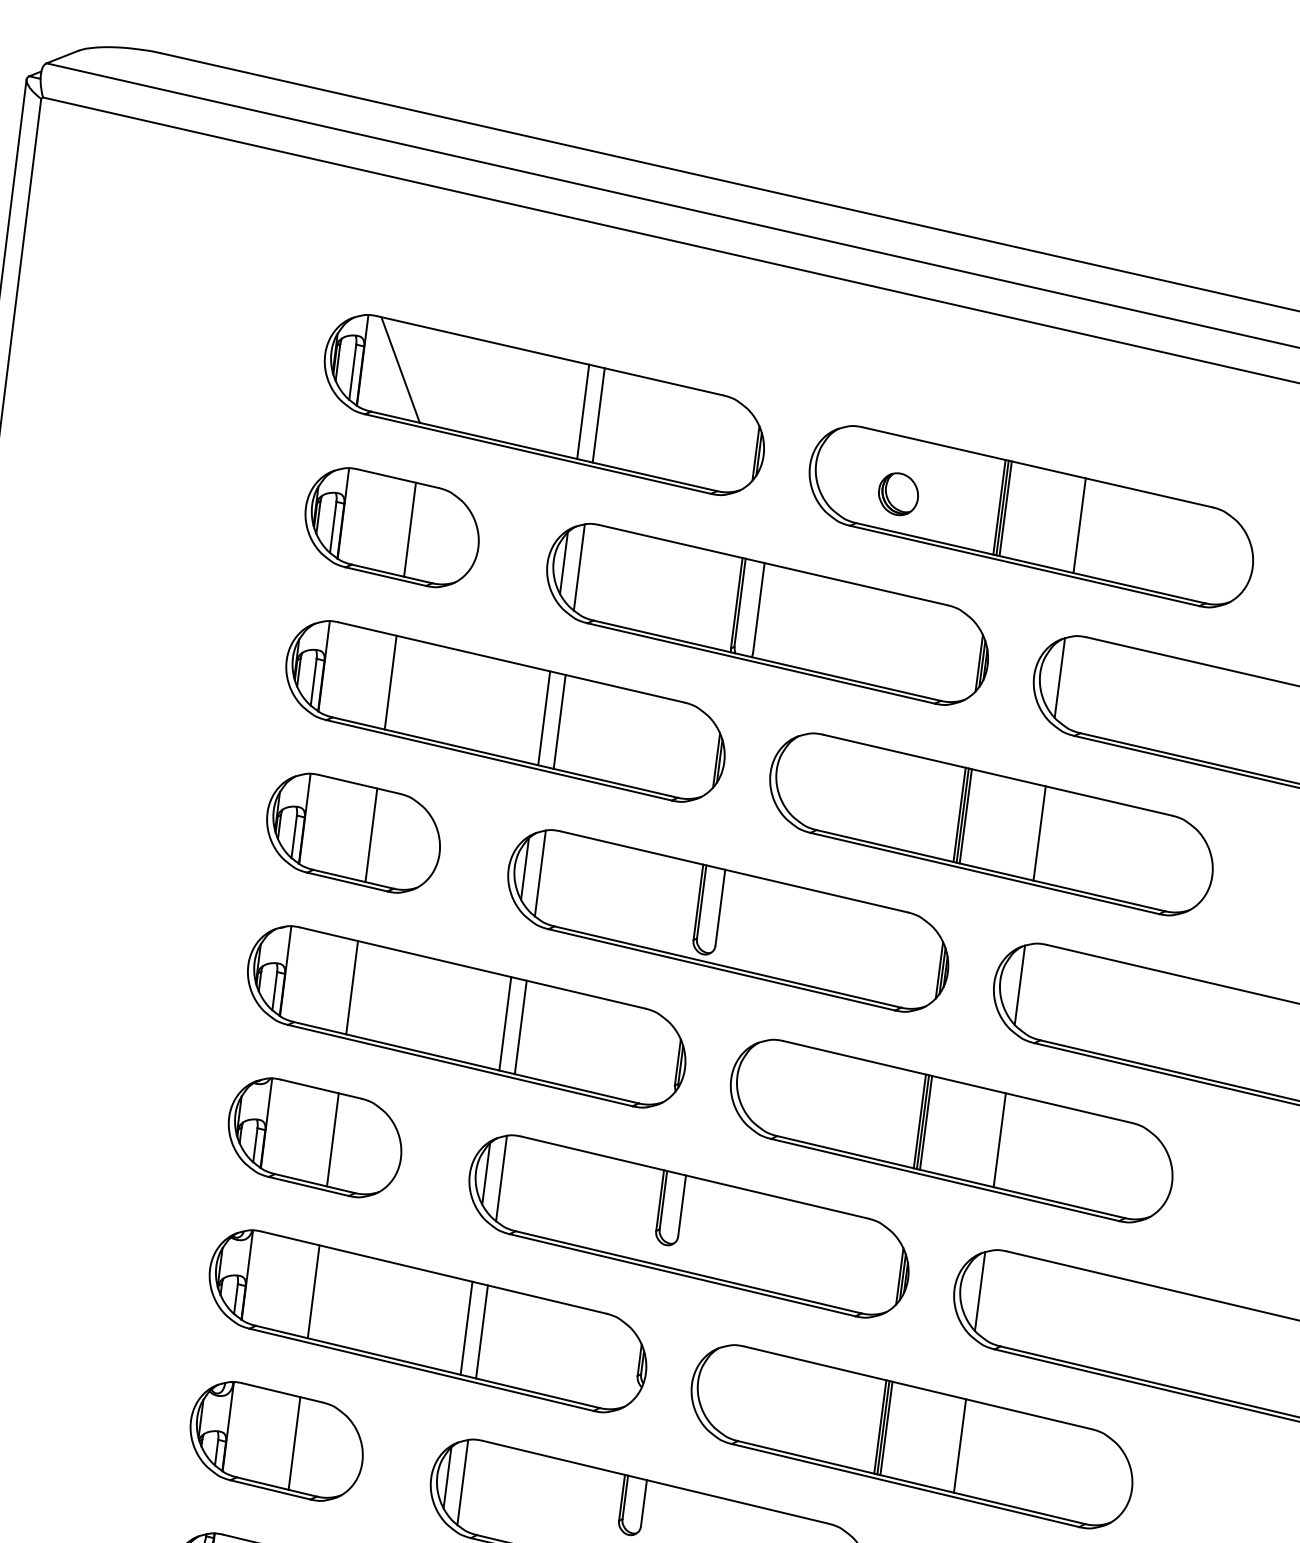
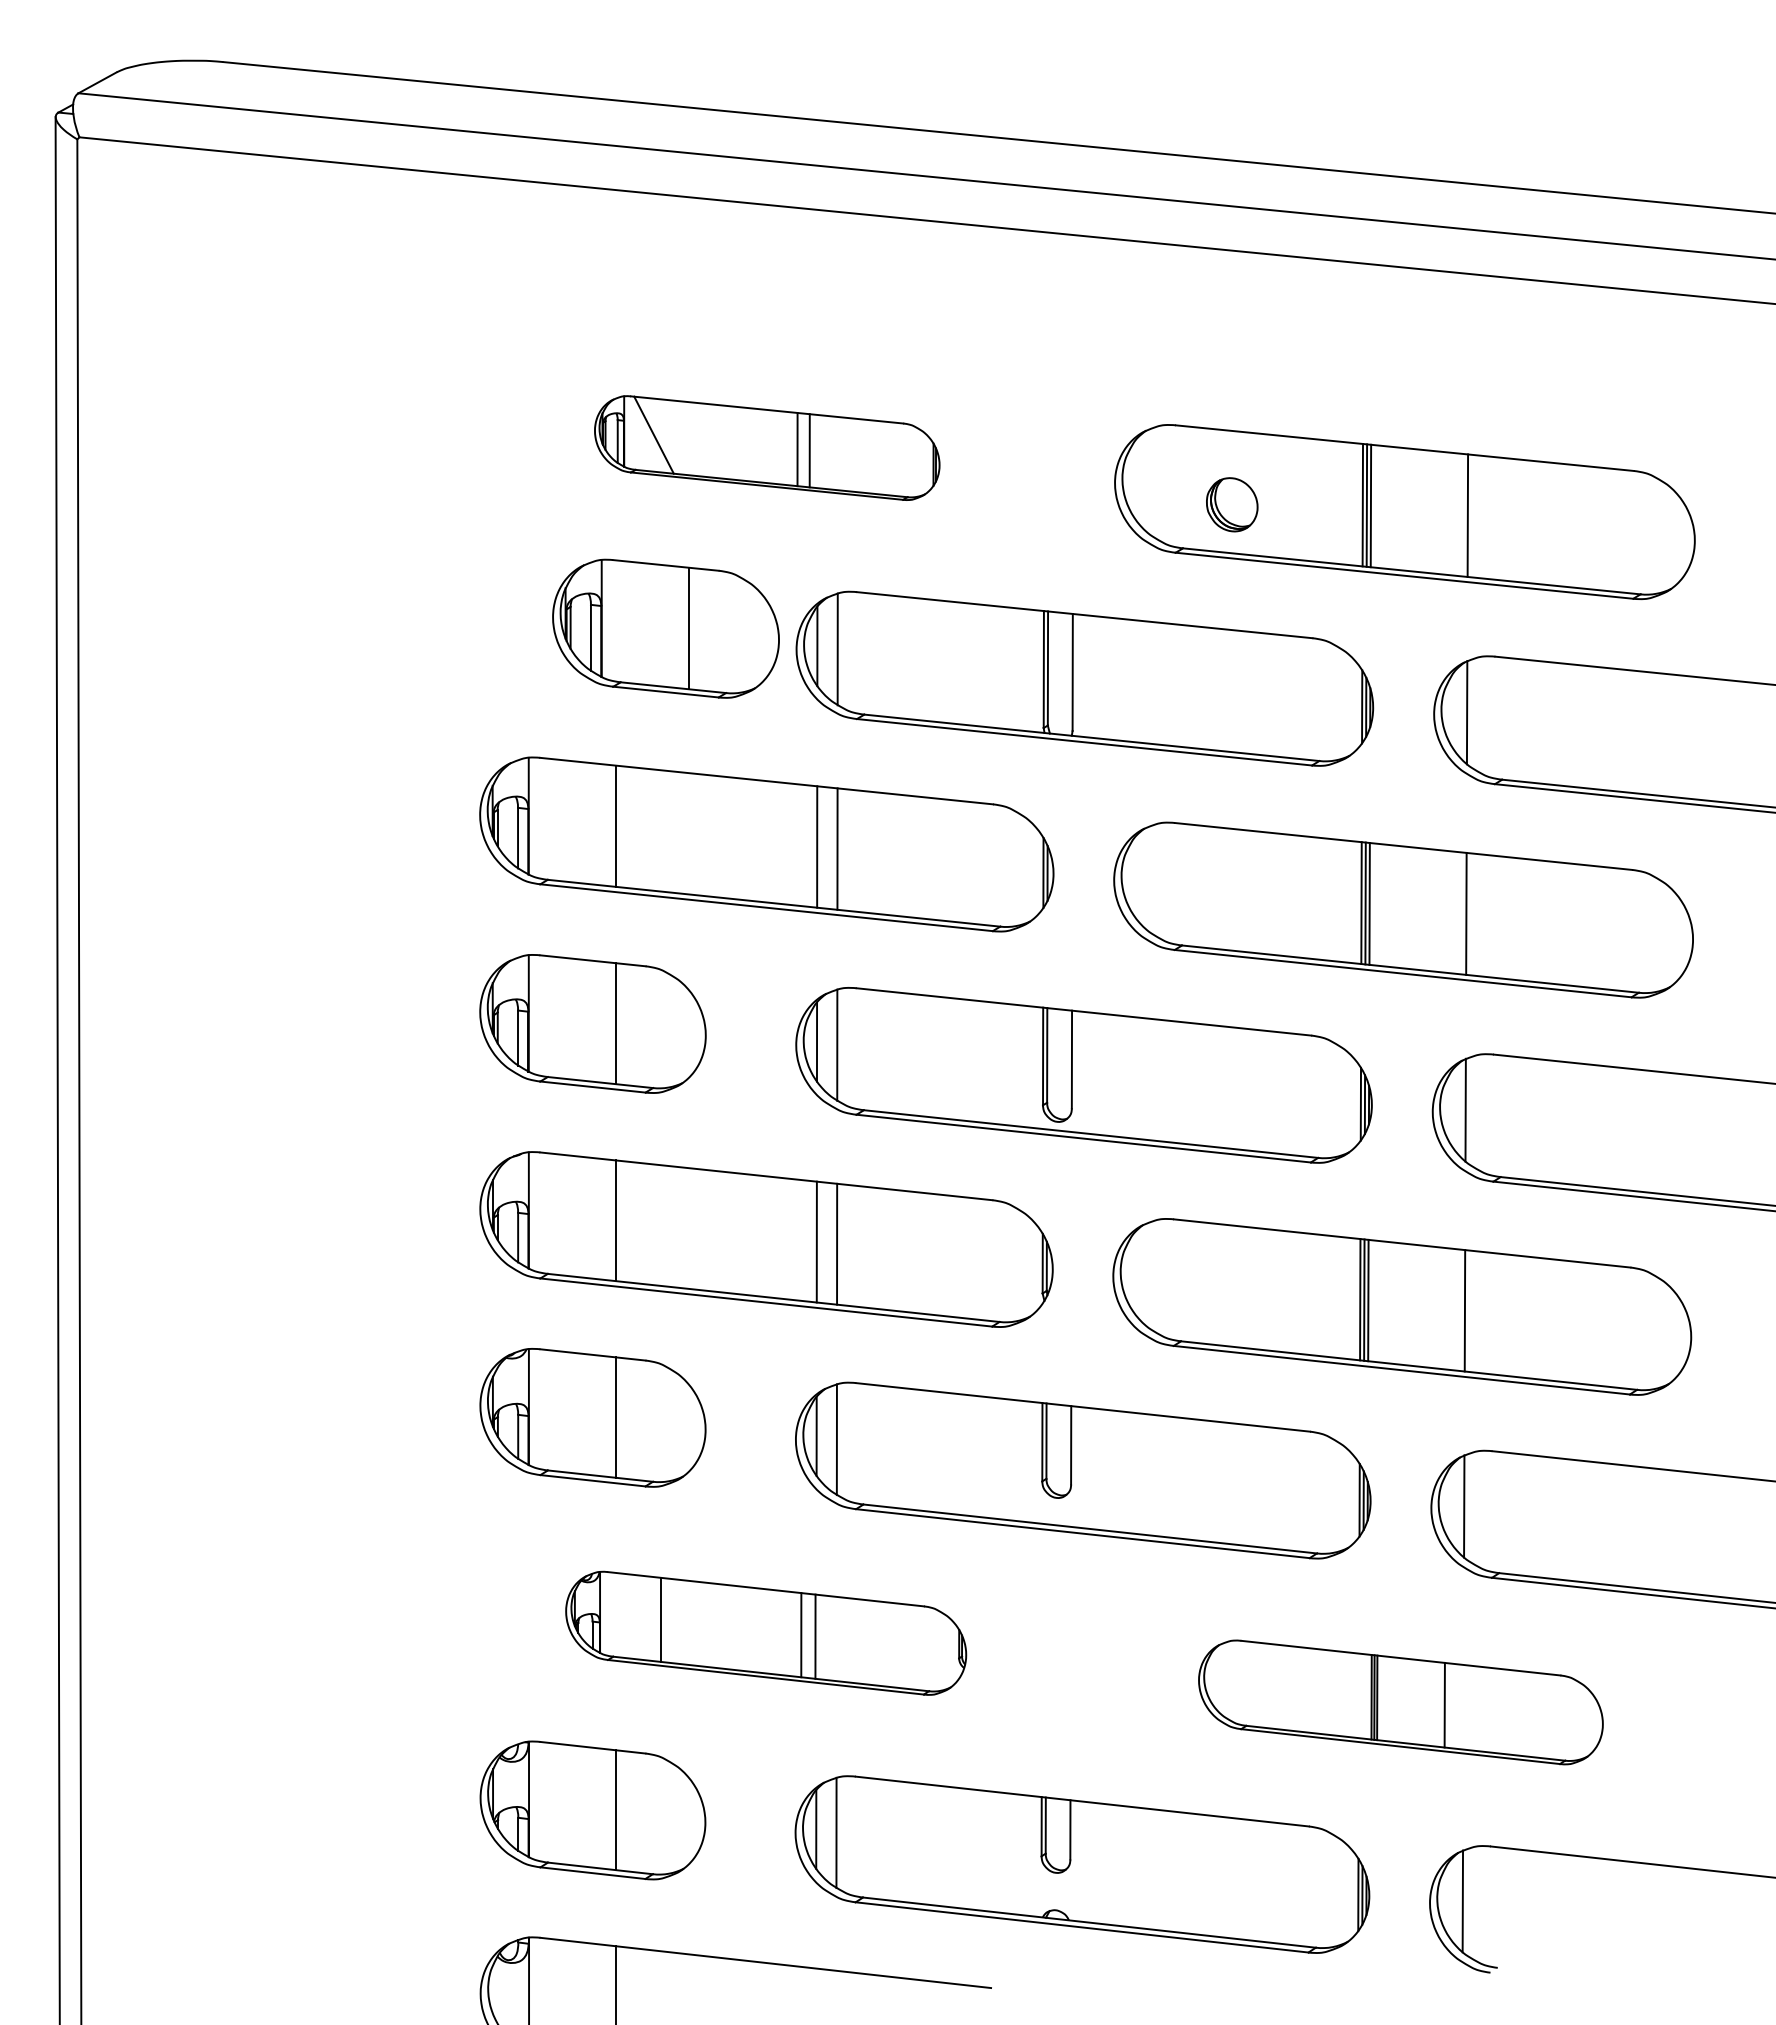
part: (544, 404) -> (767, 447), size x0.6
part: (391, 527) -> (665, 628), moved
part: (427, 1321) -> (765, 1633), size x0.7
part: (911, 1436) -> (1400, 1702), size x0.7

